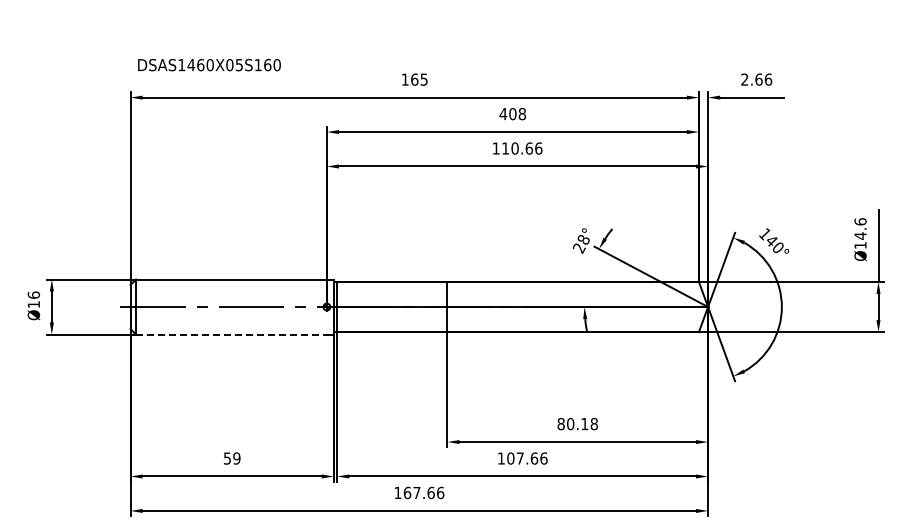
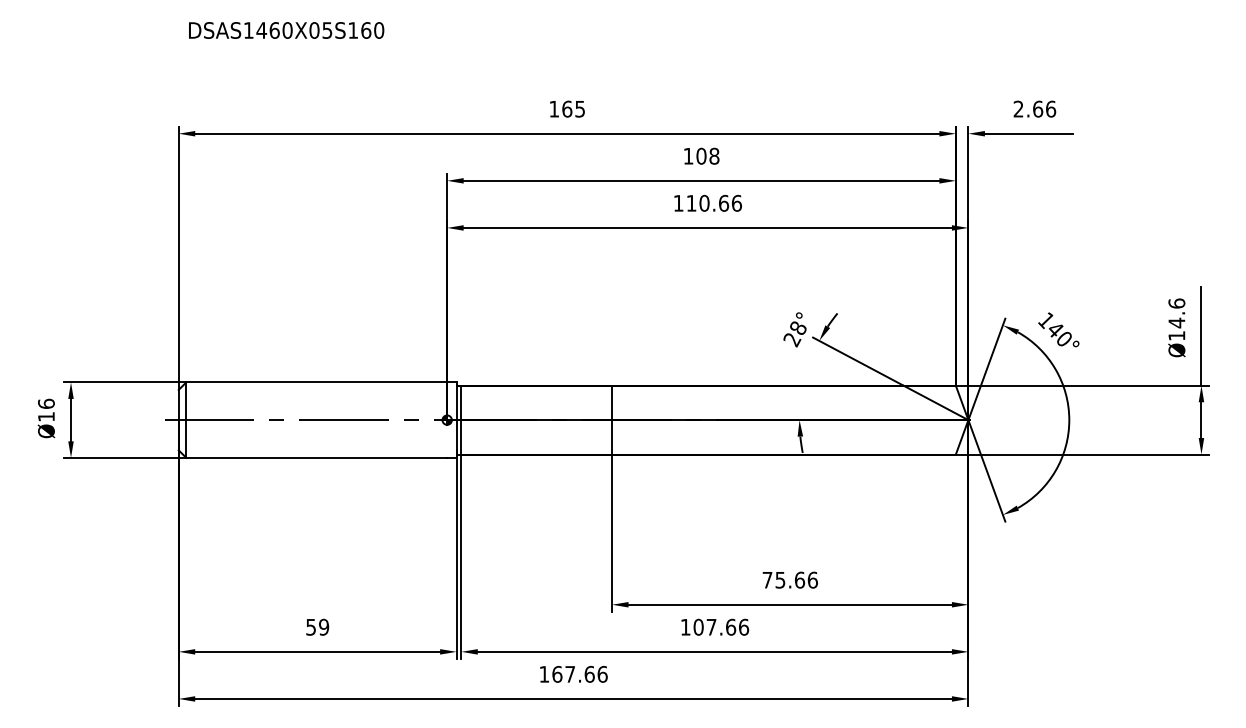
text: (209, 65) -> (286, 31), moved
text: (503, 114) -> (688, 156), 408 -> 108
line: (232, 334) -> (318, 457), dashed -> solid
text: (577, 423) -> (789, 579), 80.18 -> 75.66

